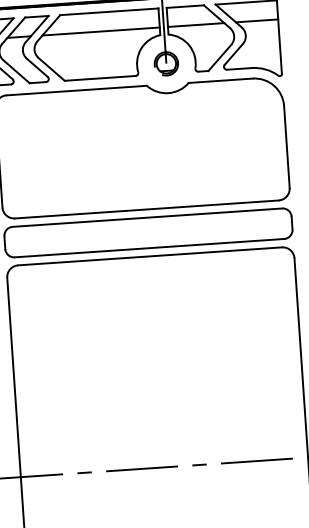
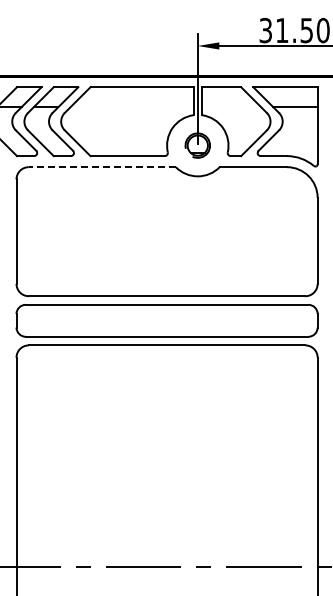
line: (196, 25) -> (231, 107), removed
line: (100, 31) -> (131, 107), removed
line: (76, 90) -> (102, 167), solid -> dashed

